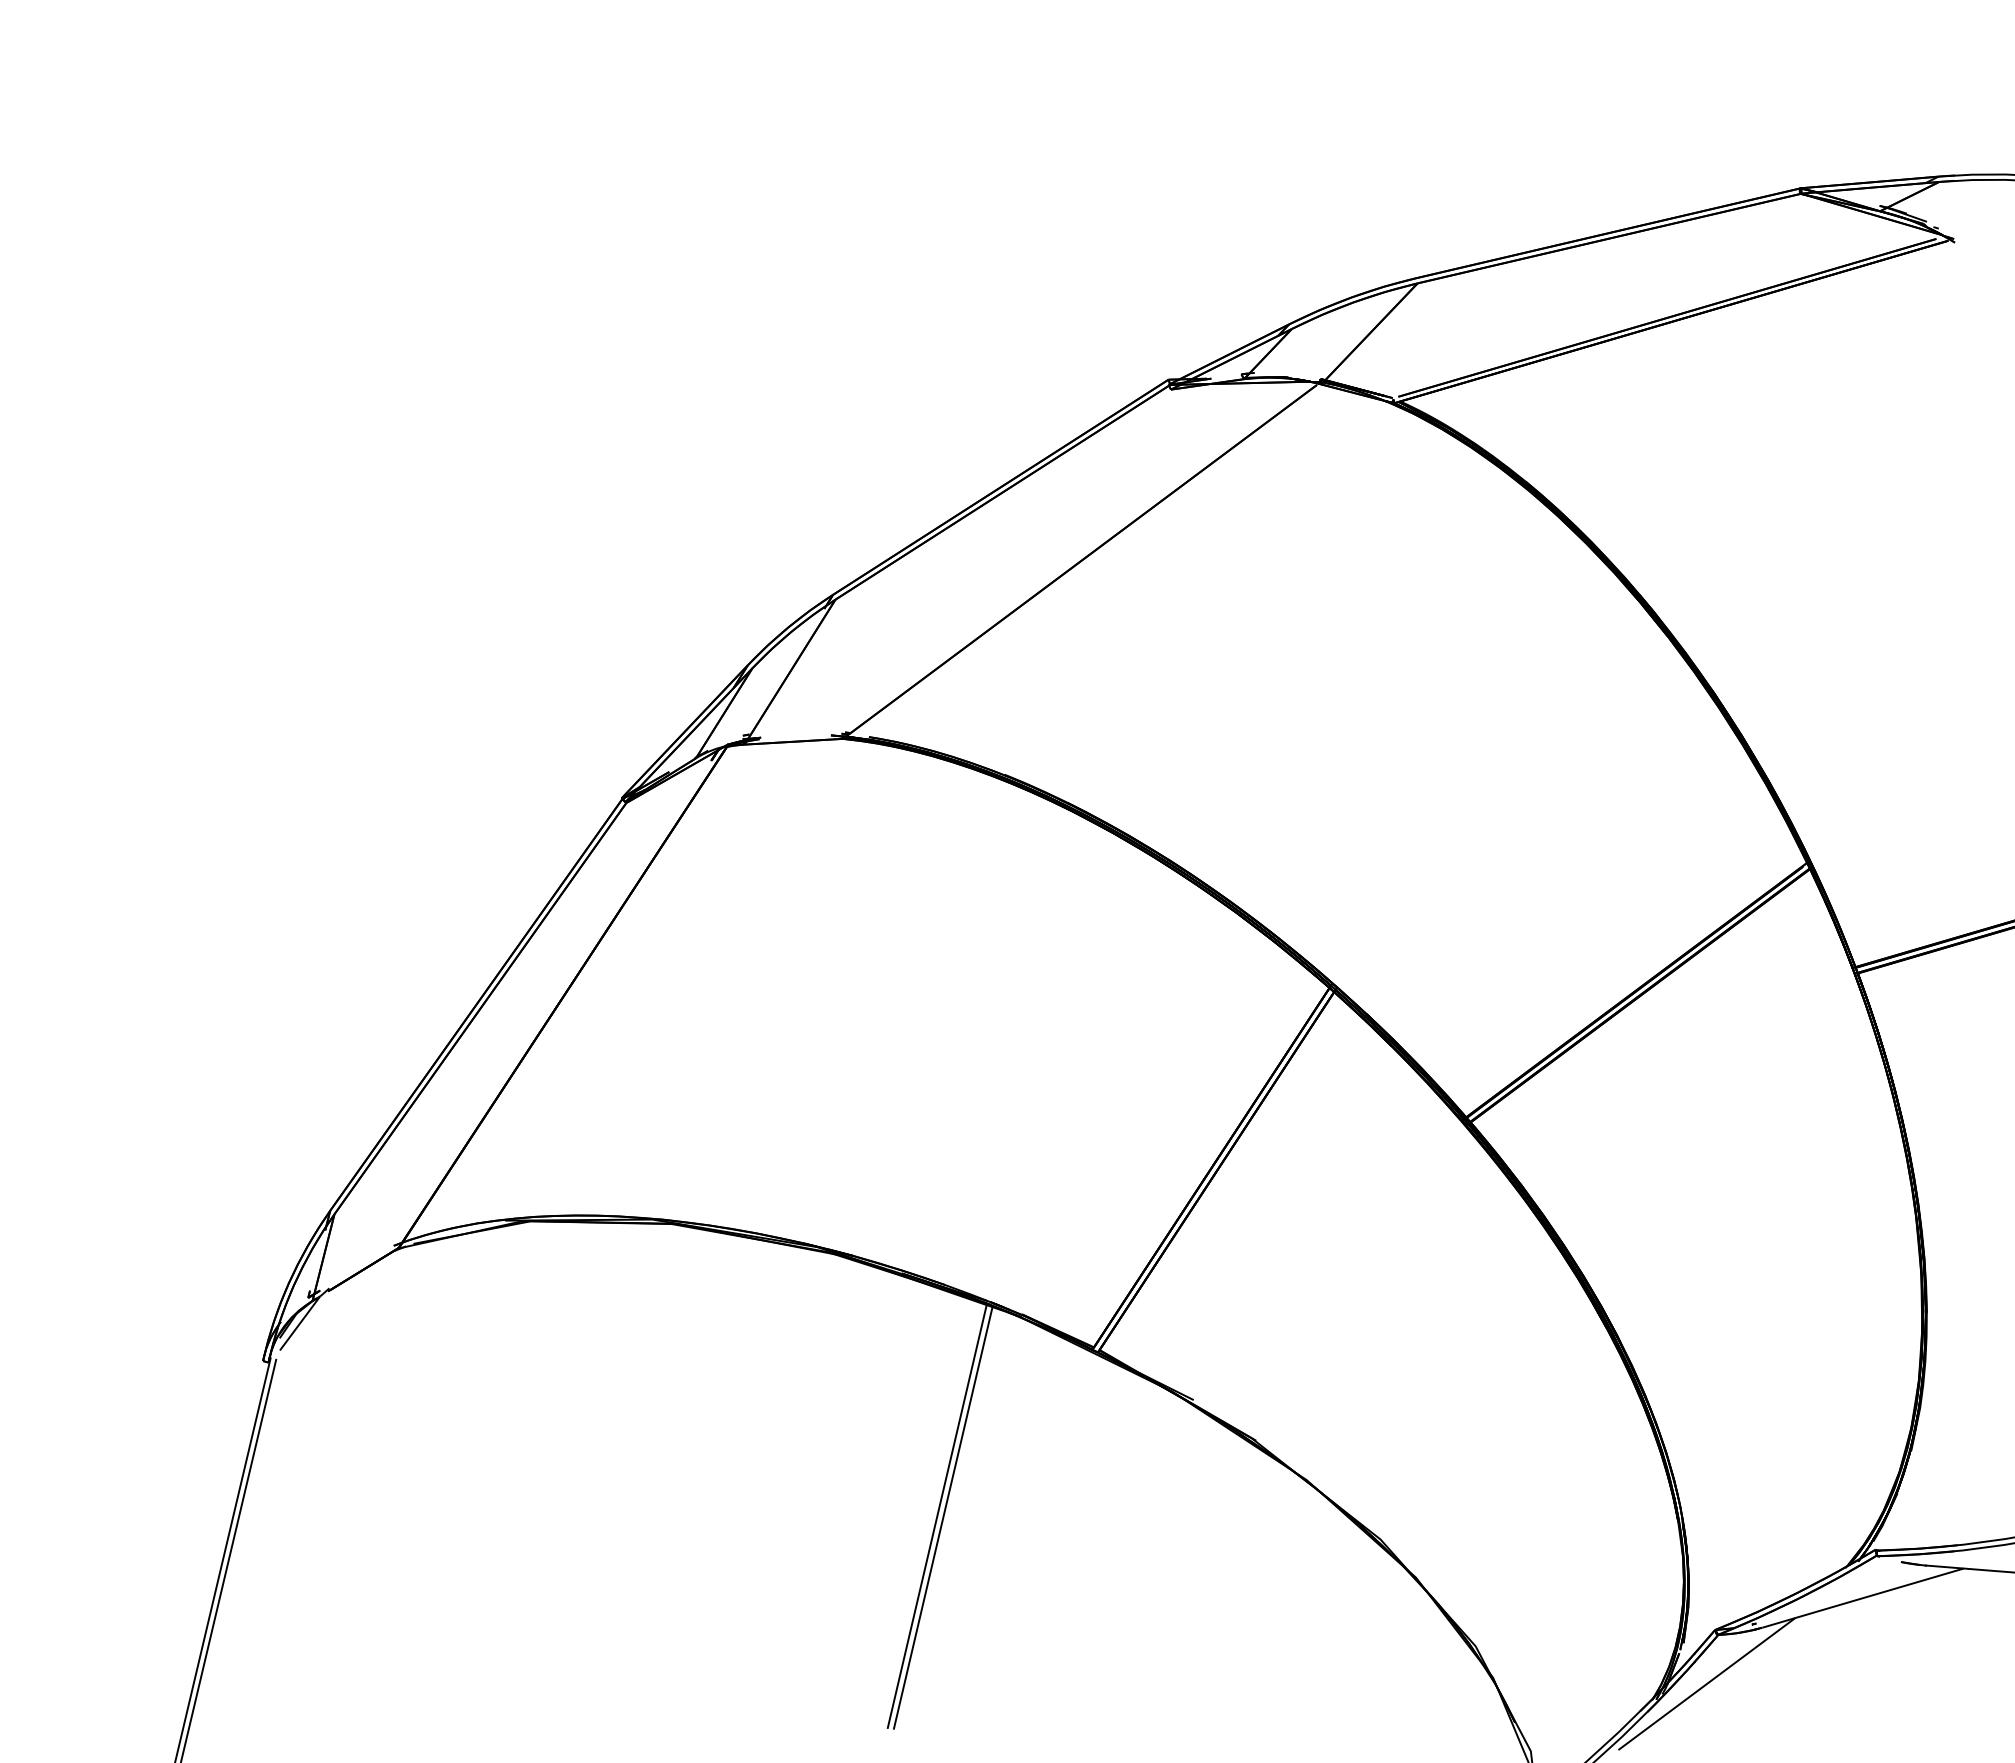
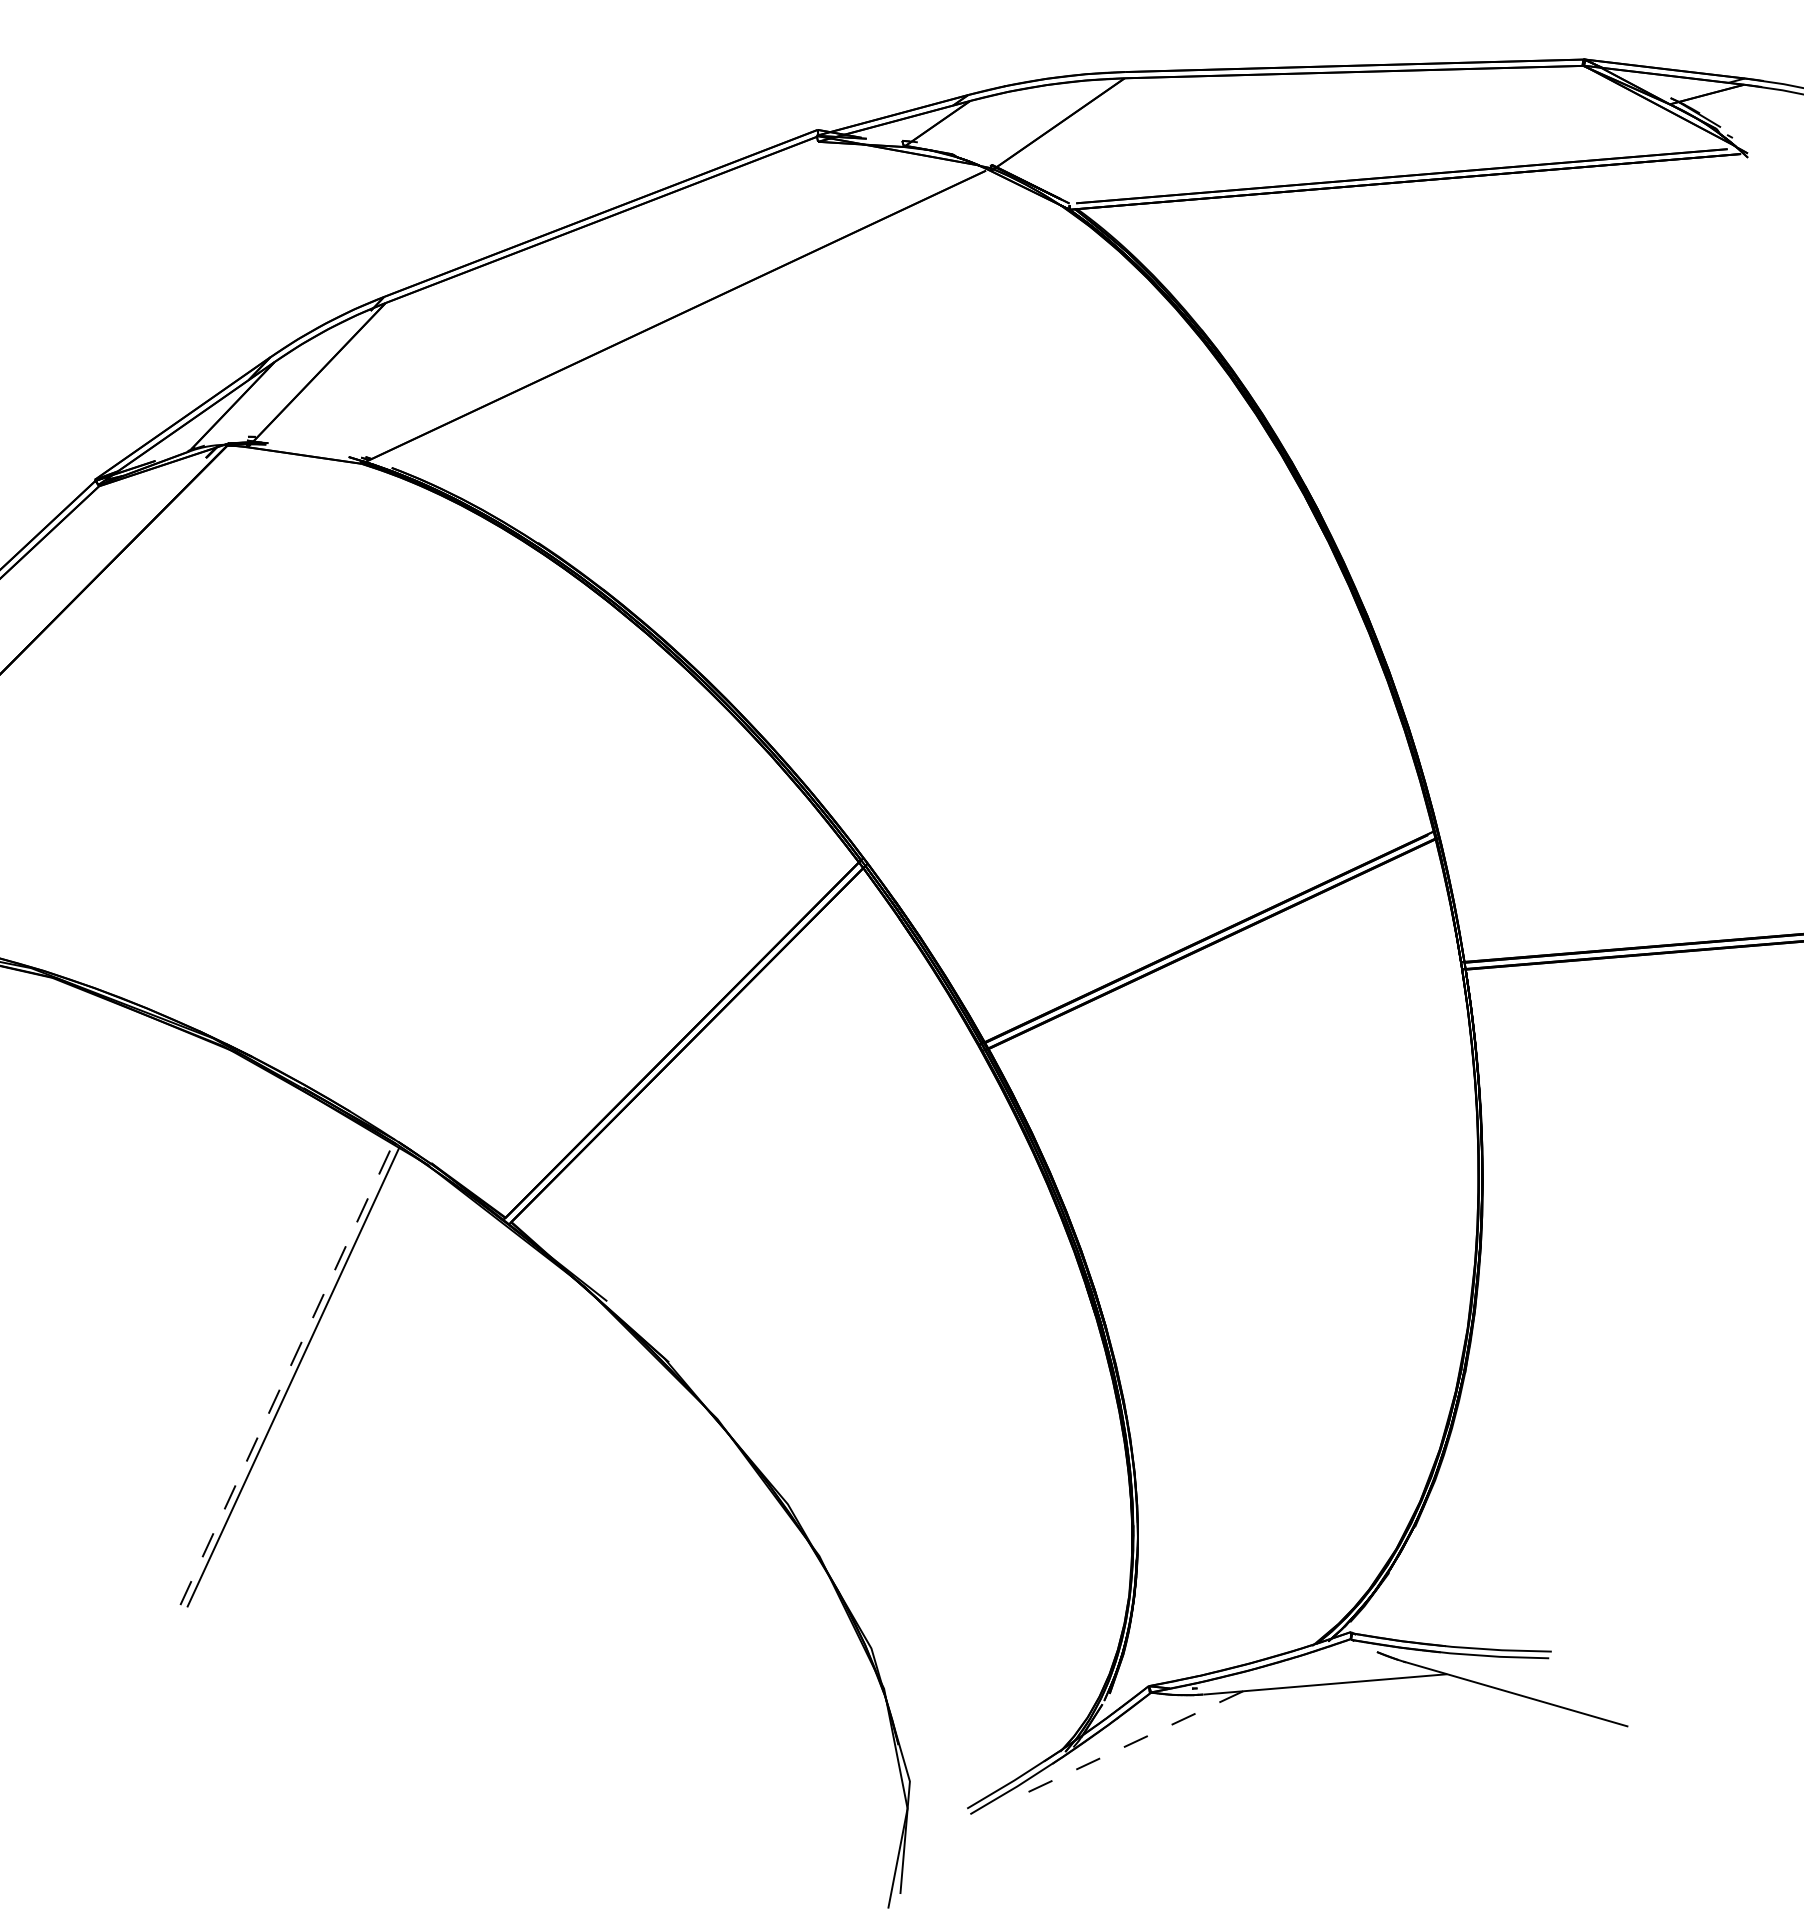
line: (937, 1516) -> (287, 1374), solid -> dashed
line: (1706, 1684) -> (1126, 1746), solid -> dashed

